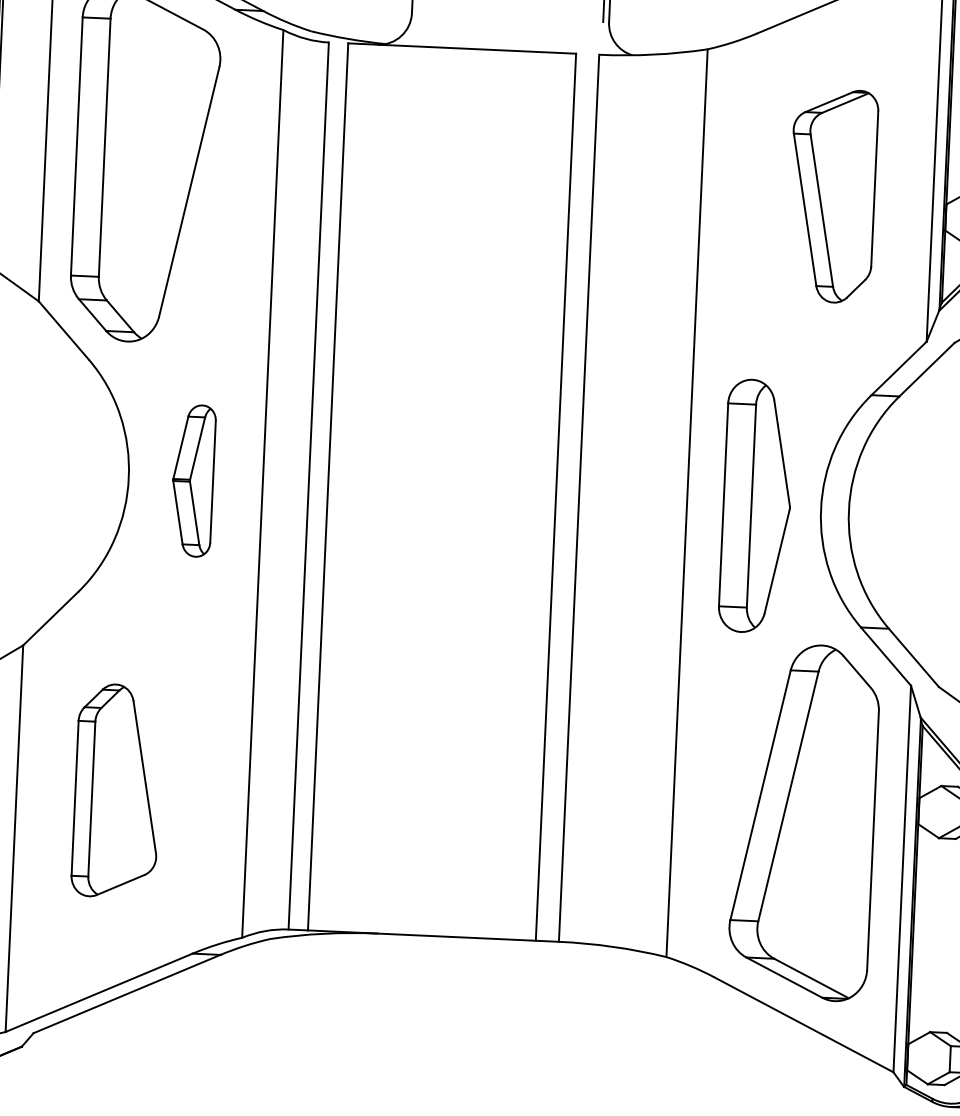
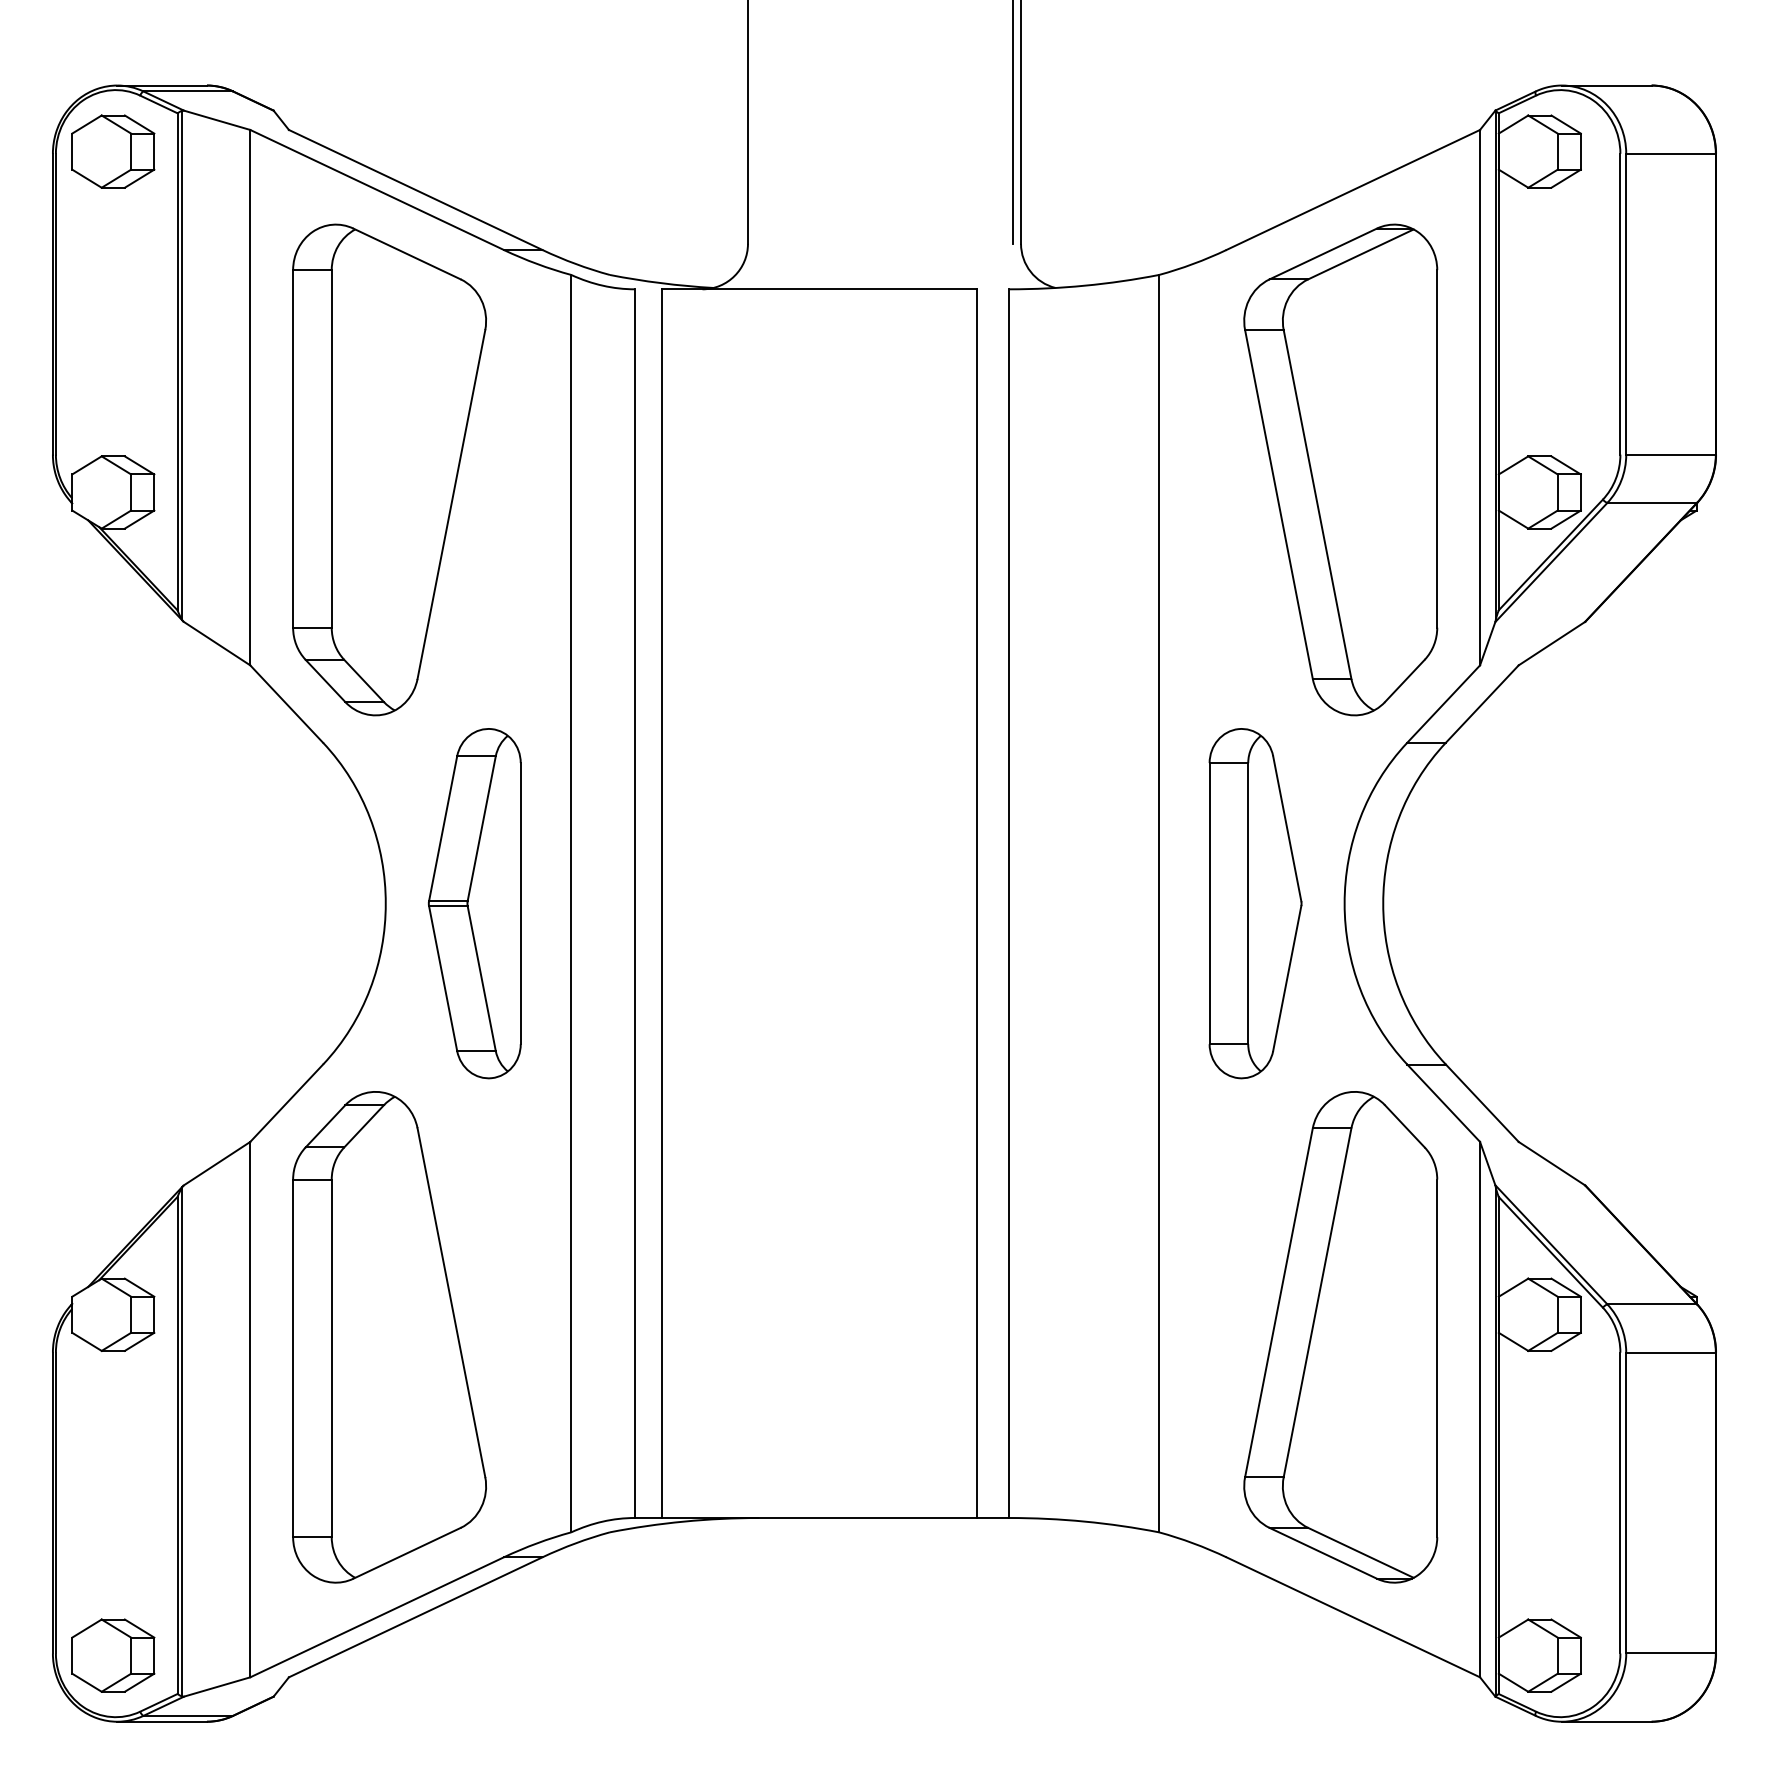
part: (832, 195) -> (1340, 469), size x1.67
part: (192, 480) -> (474, 903), size x1.67
part: (117, 791) -> (389, 1337), size x1.67

